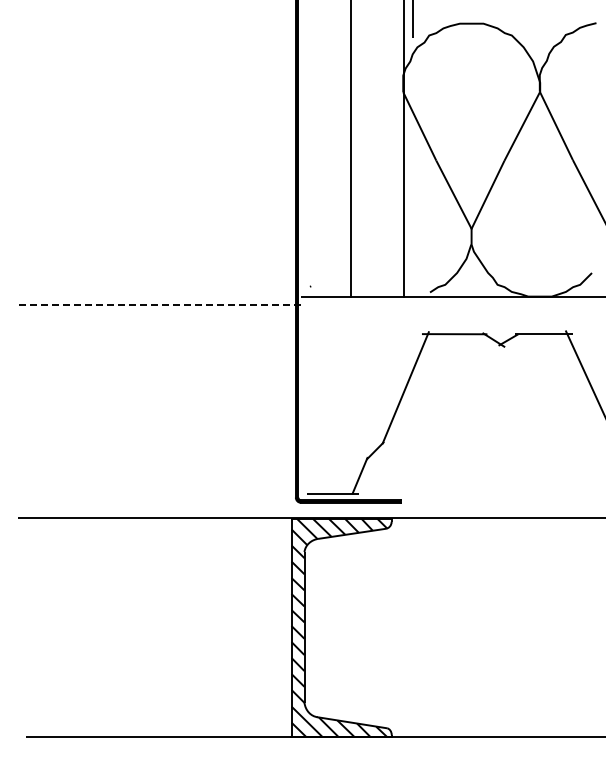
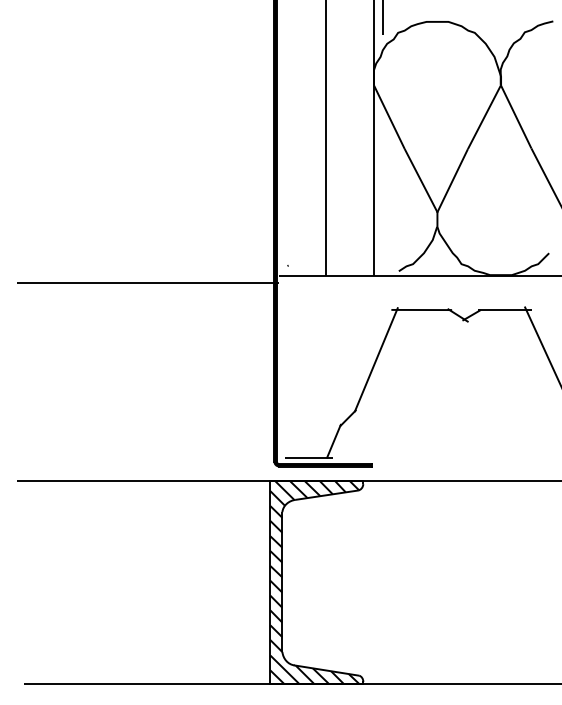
line: (159, 305) -> (147, 283), dashed -> solid

